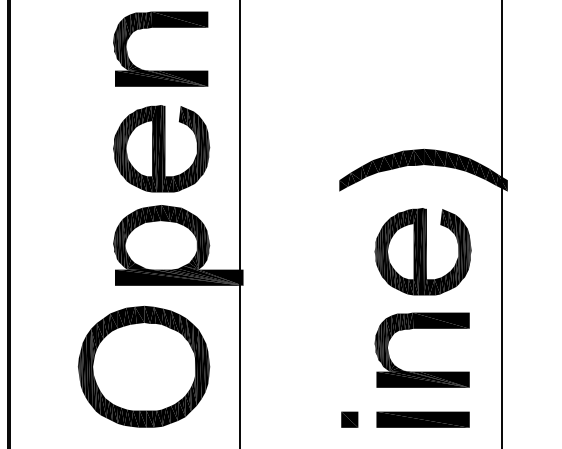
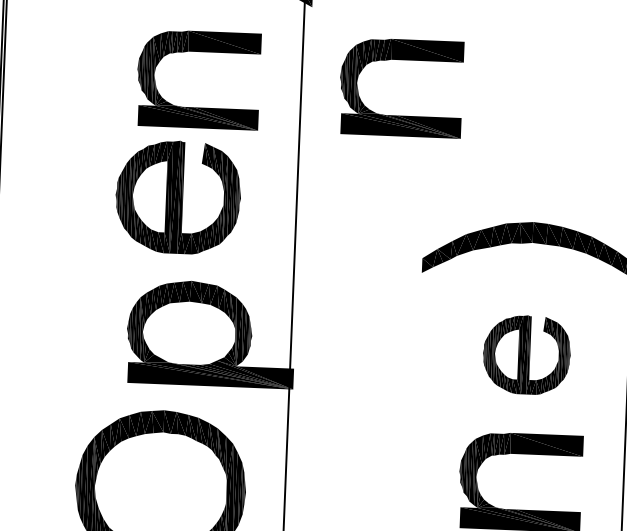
part: (317, 27) -> (402, 59), added
part: (161, 148) -> (178, 197), moved
part: (422, 251) -> (526, 354), size x0.7

